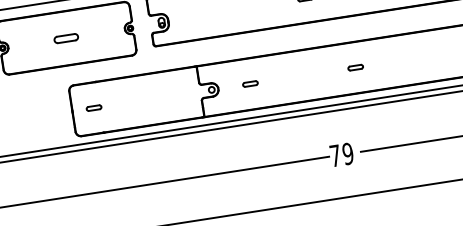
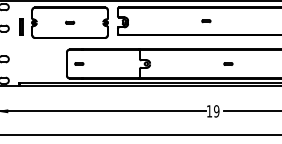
part: (67, 37) -> (70, 22), size x0.62
part: (250, 83) -> (168, 63), removed
text: (335, 156) -> (209, 111), 79 -> 19

